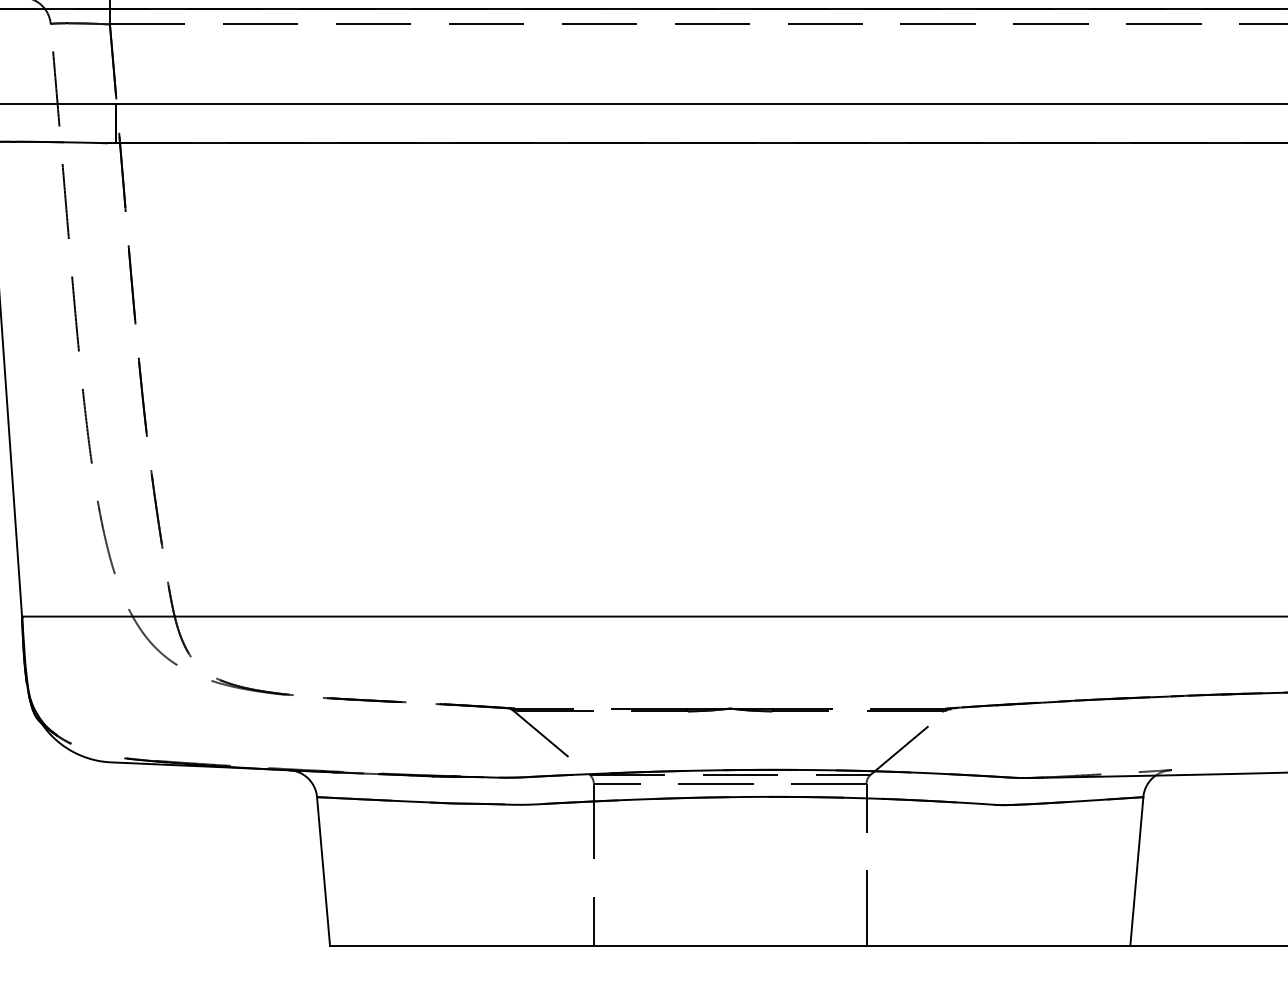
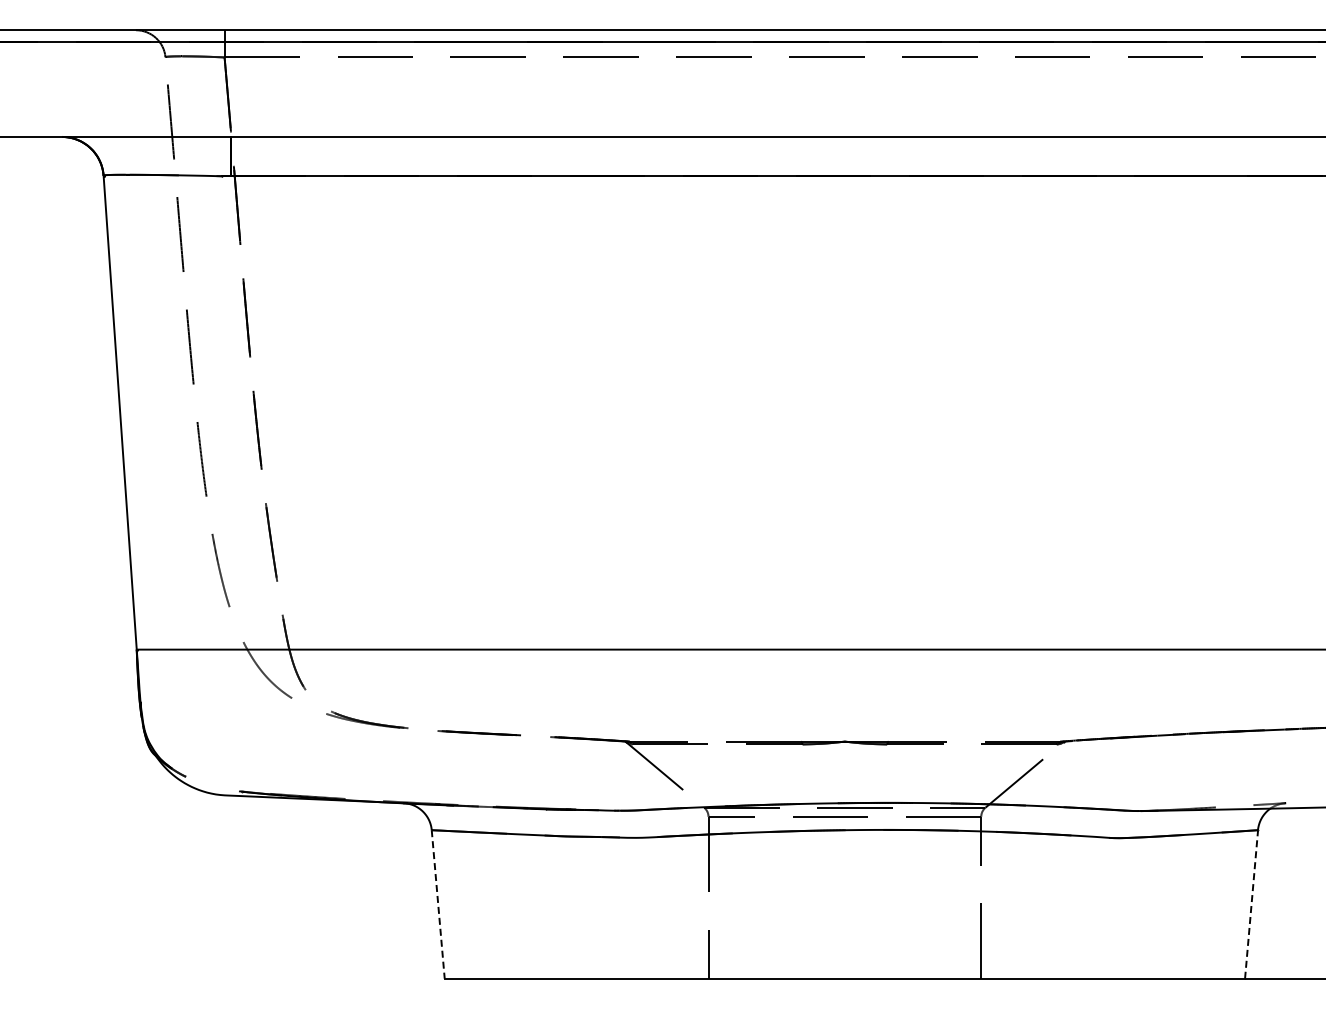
line: (323, 871) -> (438, 904), solid -> dashed
line: (1136, 871) -> (1251, 904), solid -> dashed

